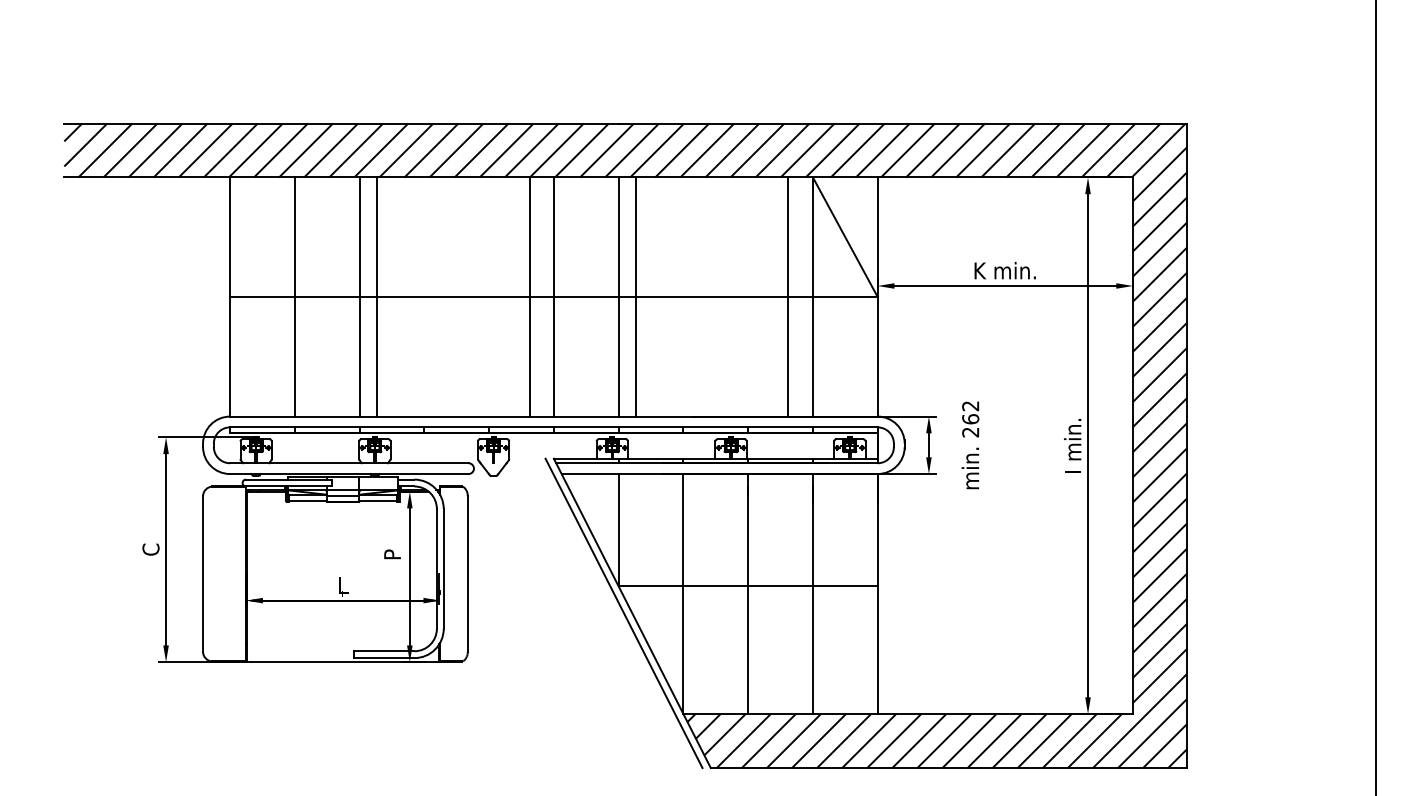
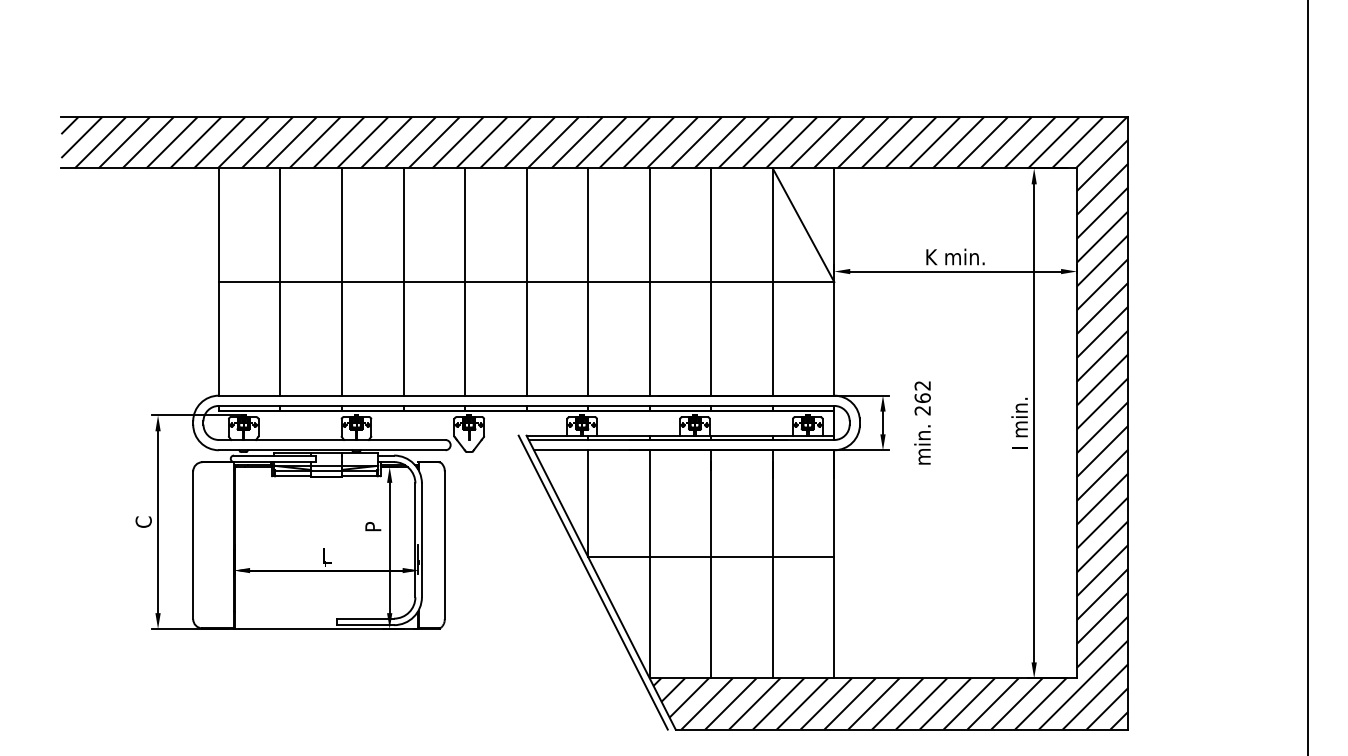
line: (376, 296) -> (403, 281), moved
line: (530, 296) -> (465, 281), moved
line: (635, 296) -> (649, 281), moved
line: (788, 296) -> (711, 281), moved

